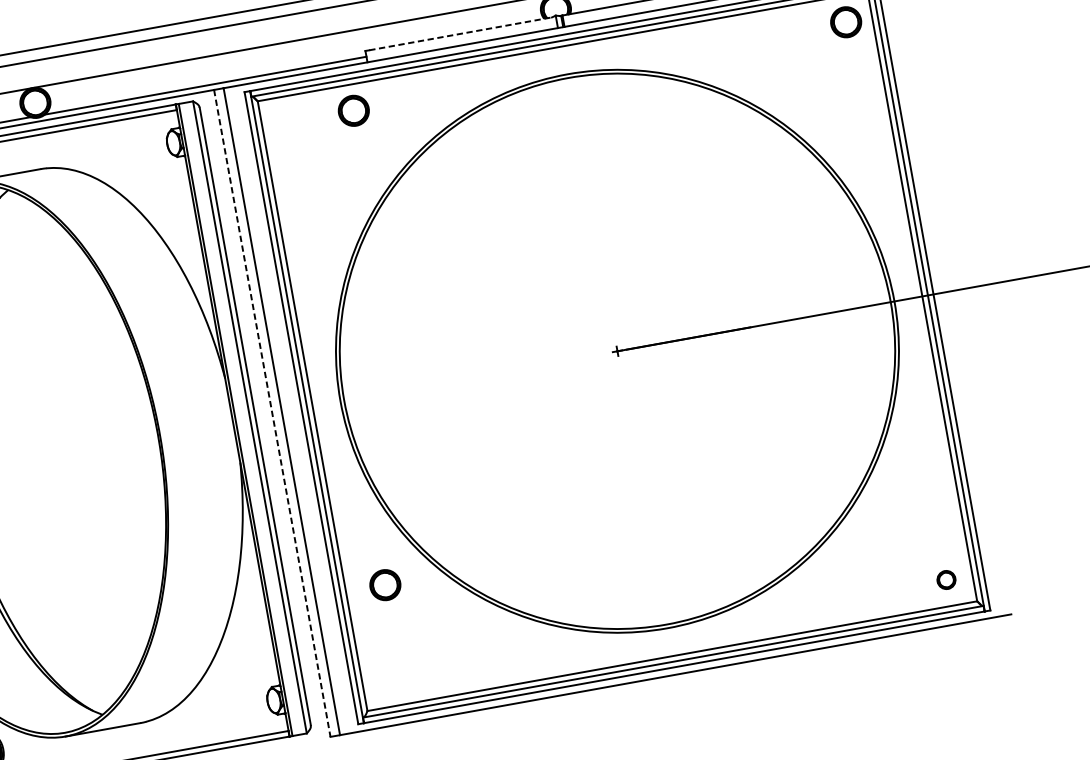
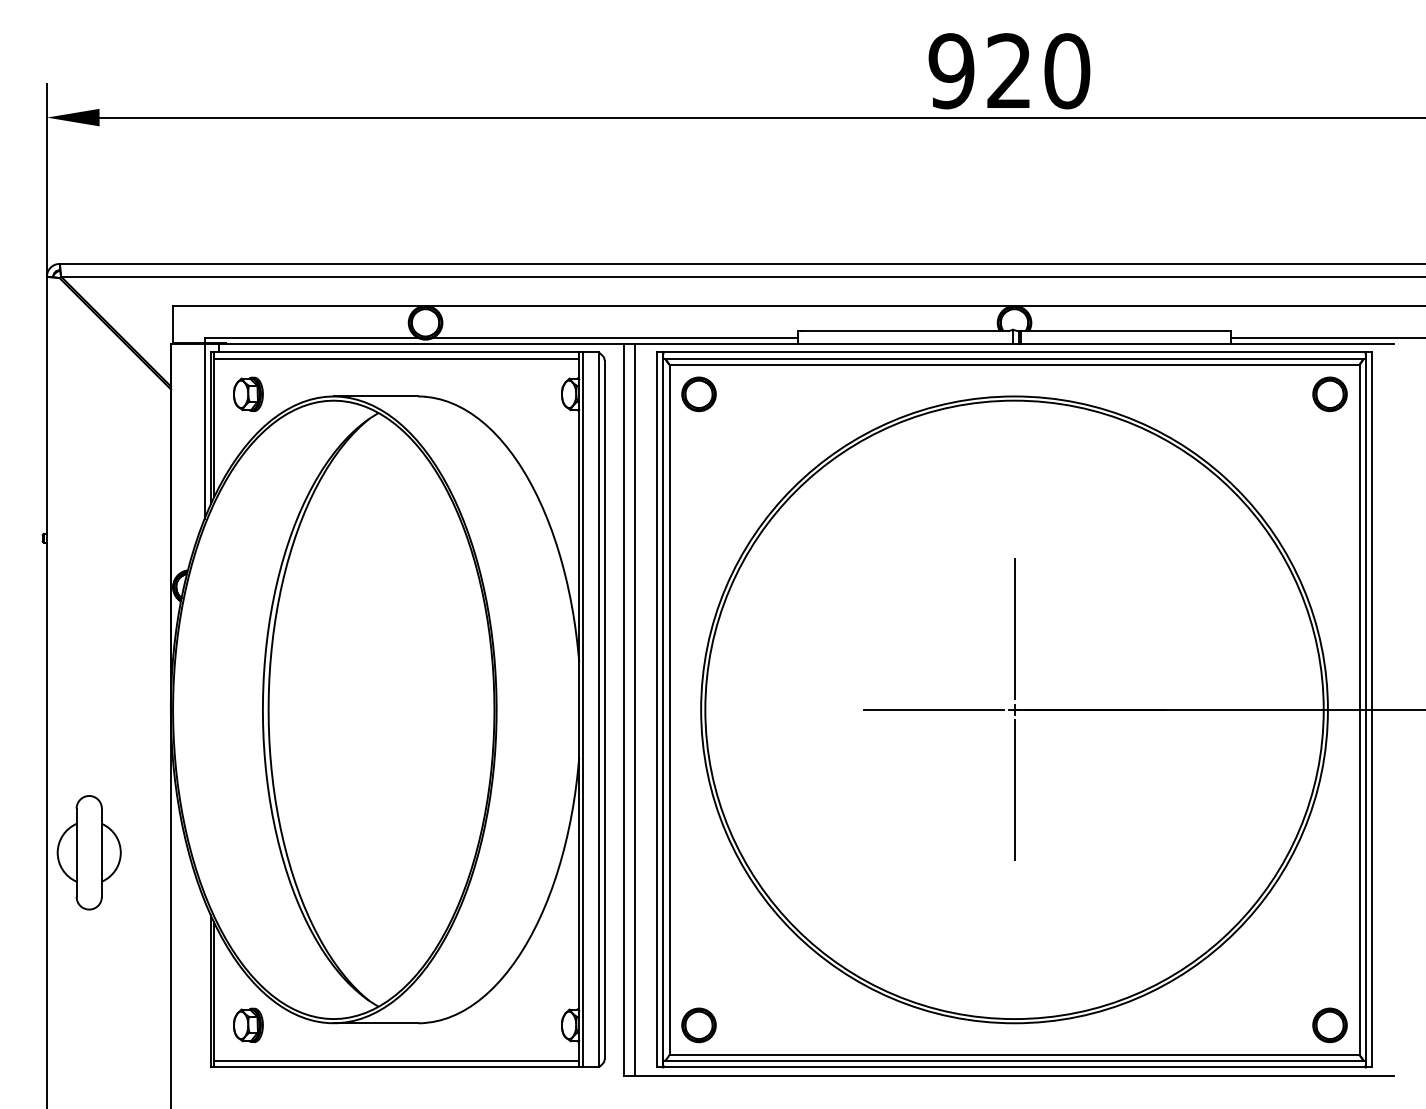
line: (460, 34) -> (905, 331), dashed -> solid
part: (353, 111) -> (698, 394), moved
line: (604, 280) -> (1014, 629), added
line: (546, 363) -> (934, 709), added
line: (271, 413) -> (623, 709), dashed -> solid
line: (630, 422) -> (1014, 790), added
part: (946, 580) -> (1329, 1025), size x1.67
part: (384, 585) -> (698, 1025), moved

